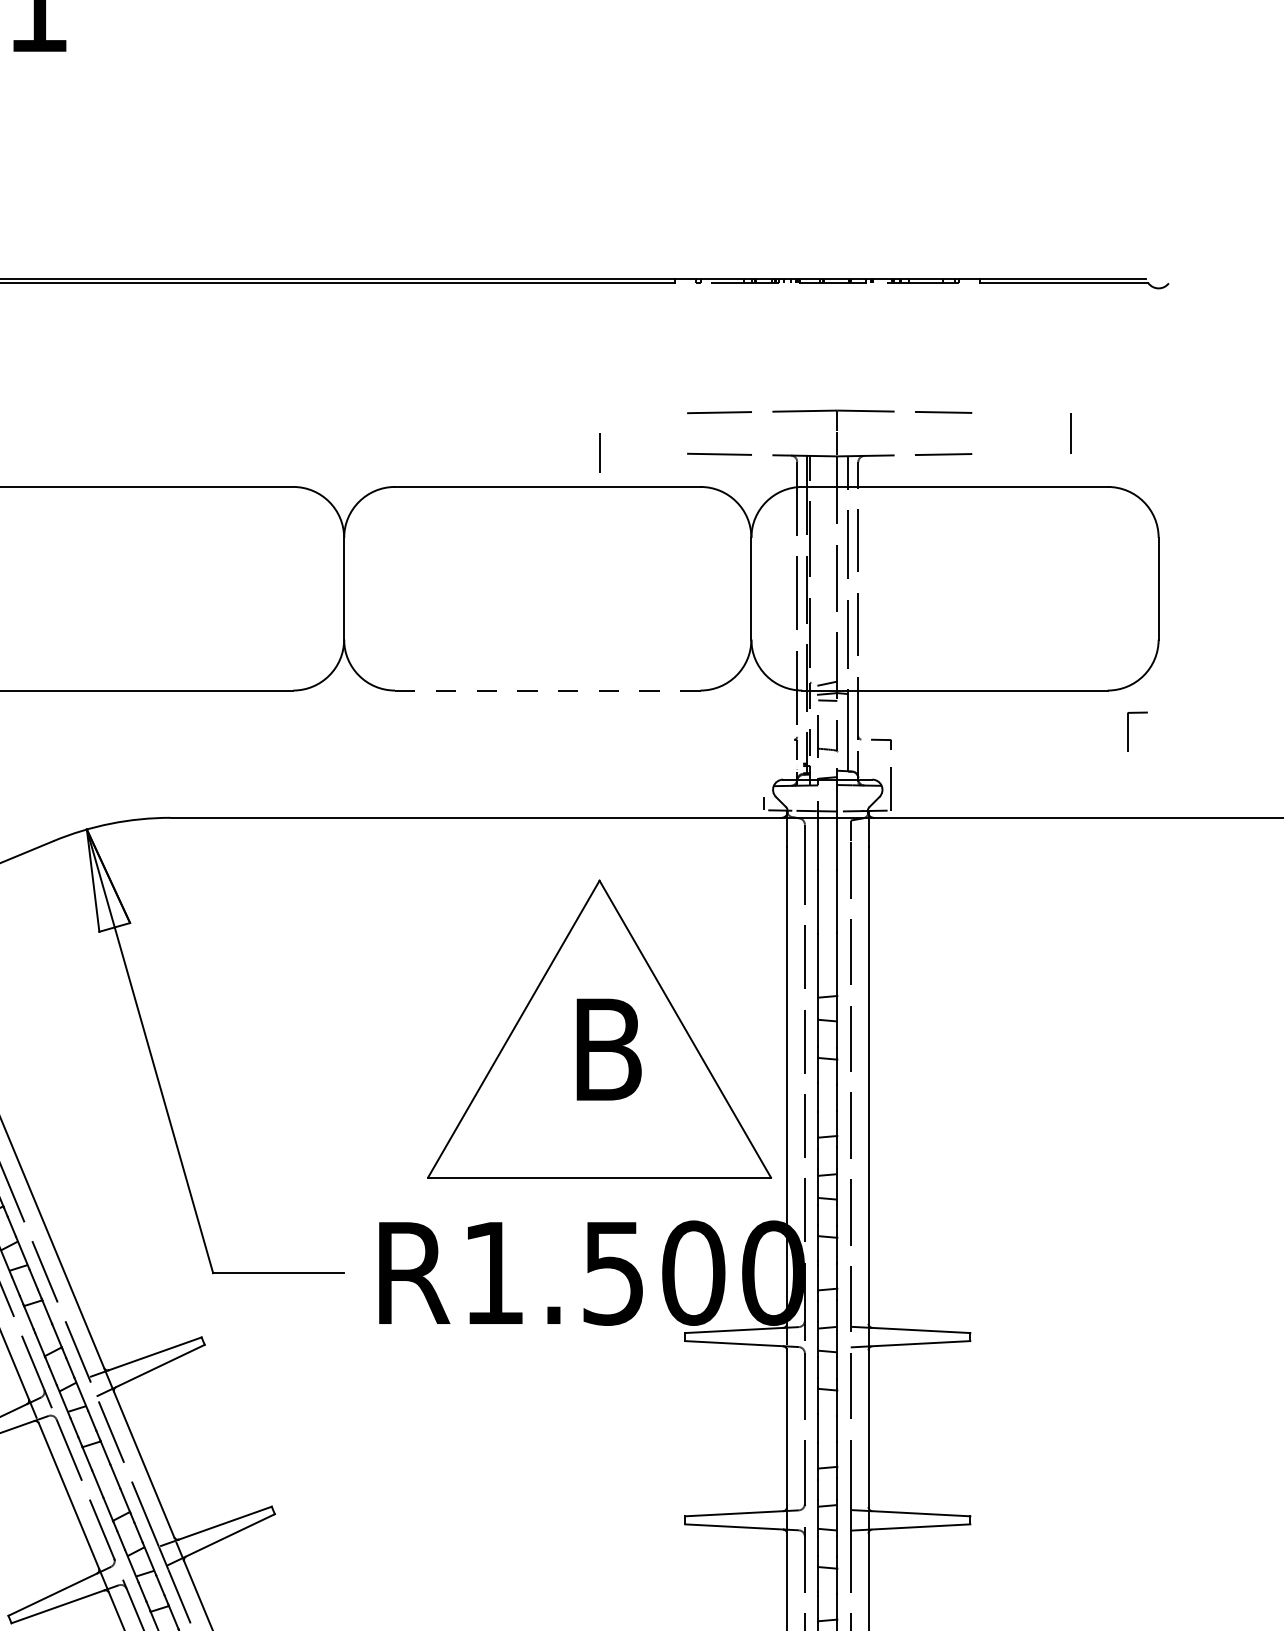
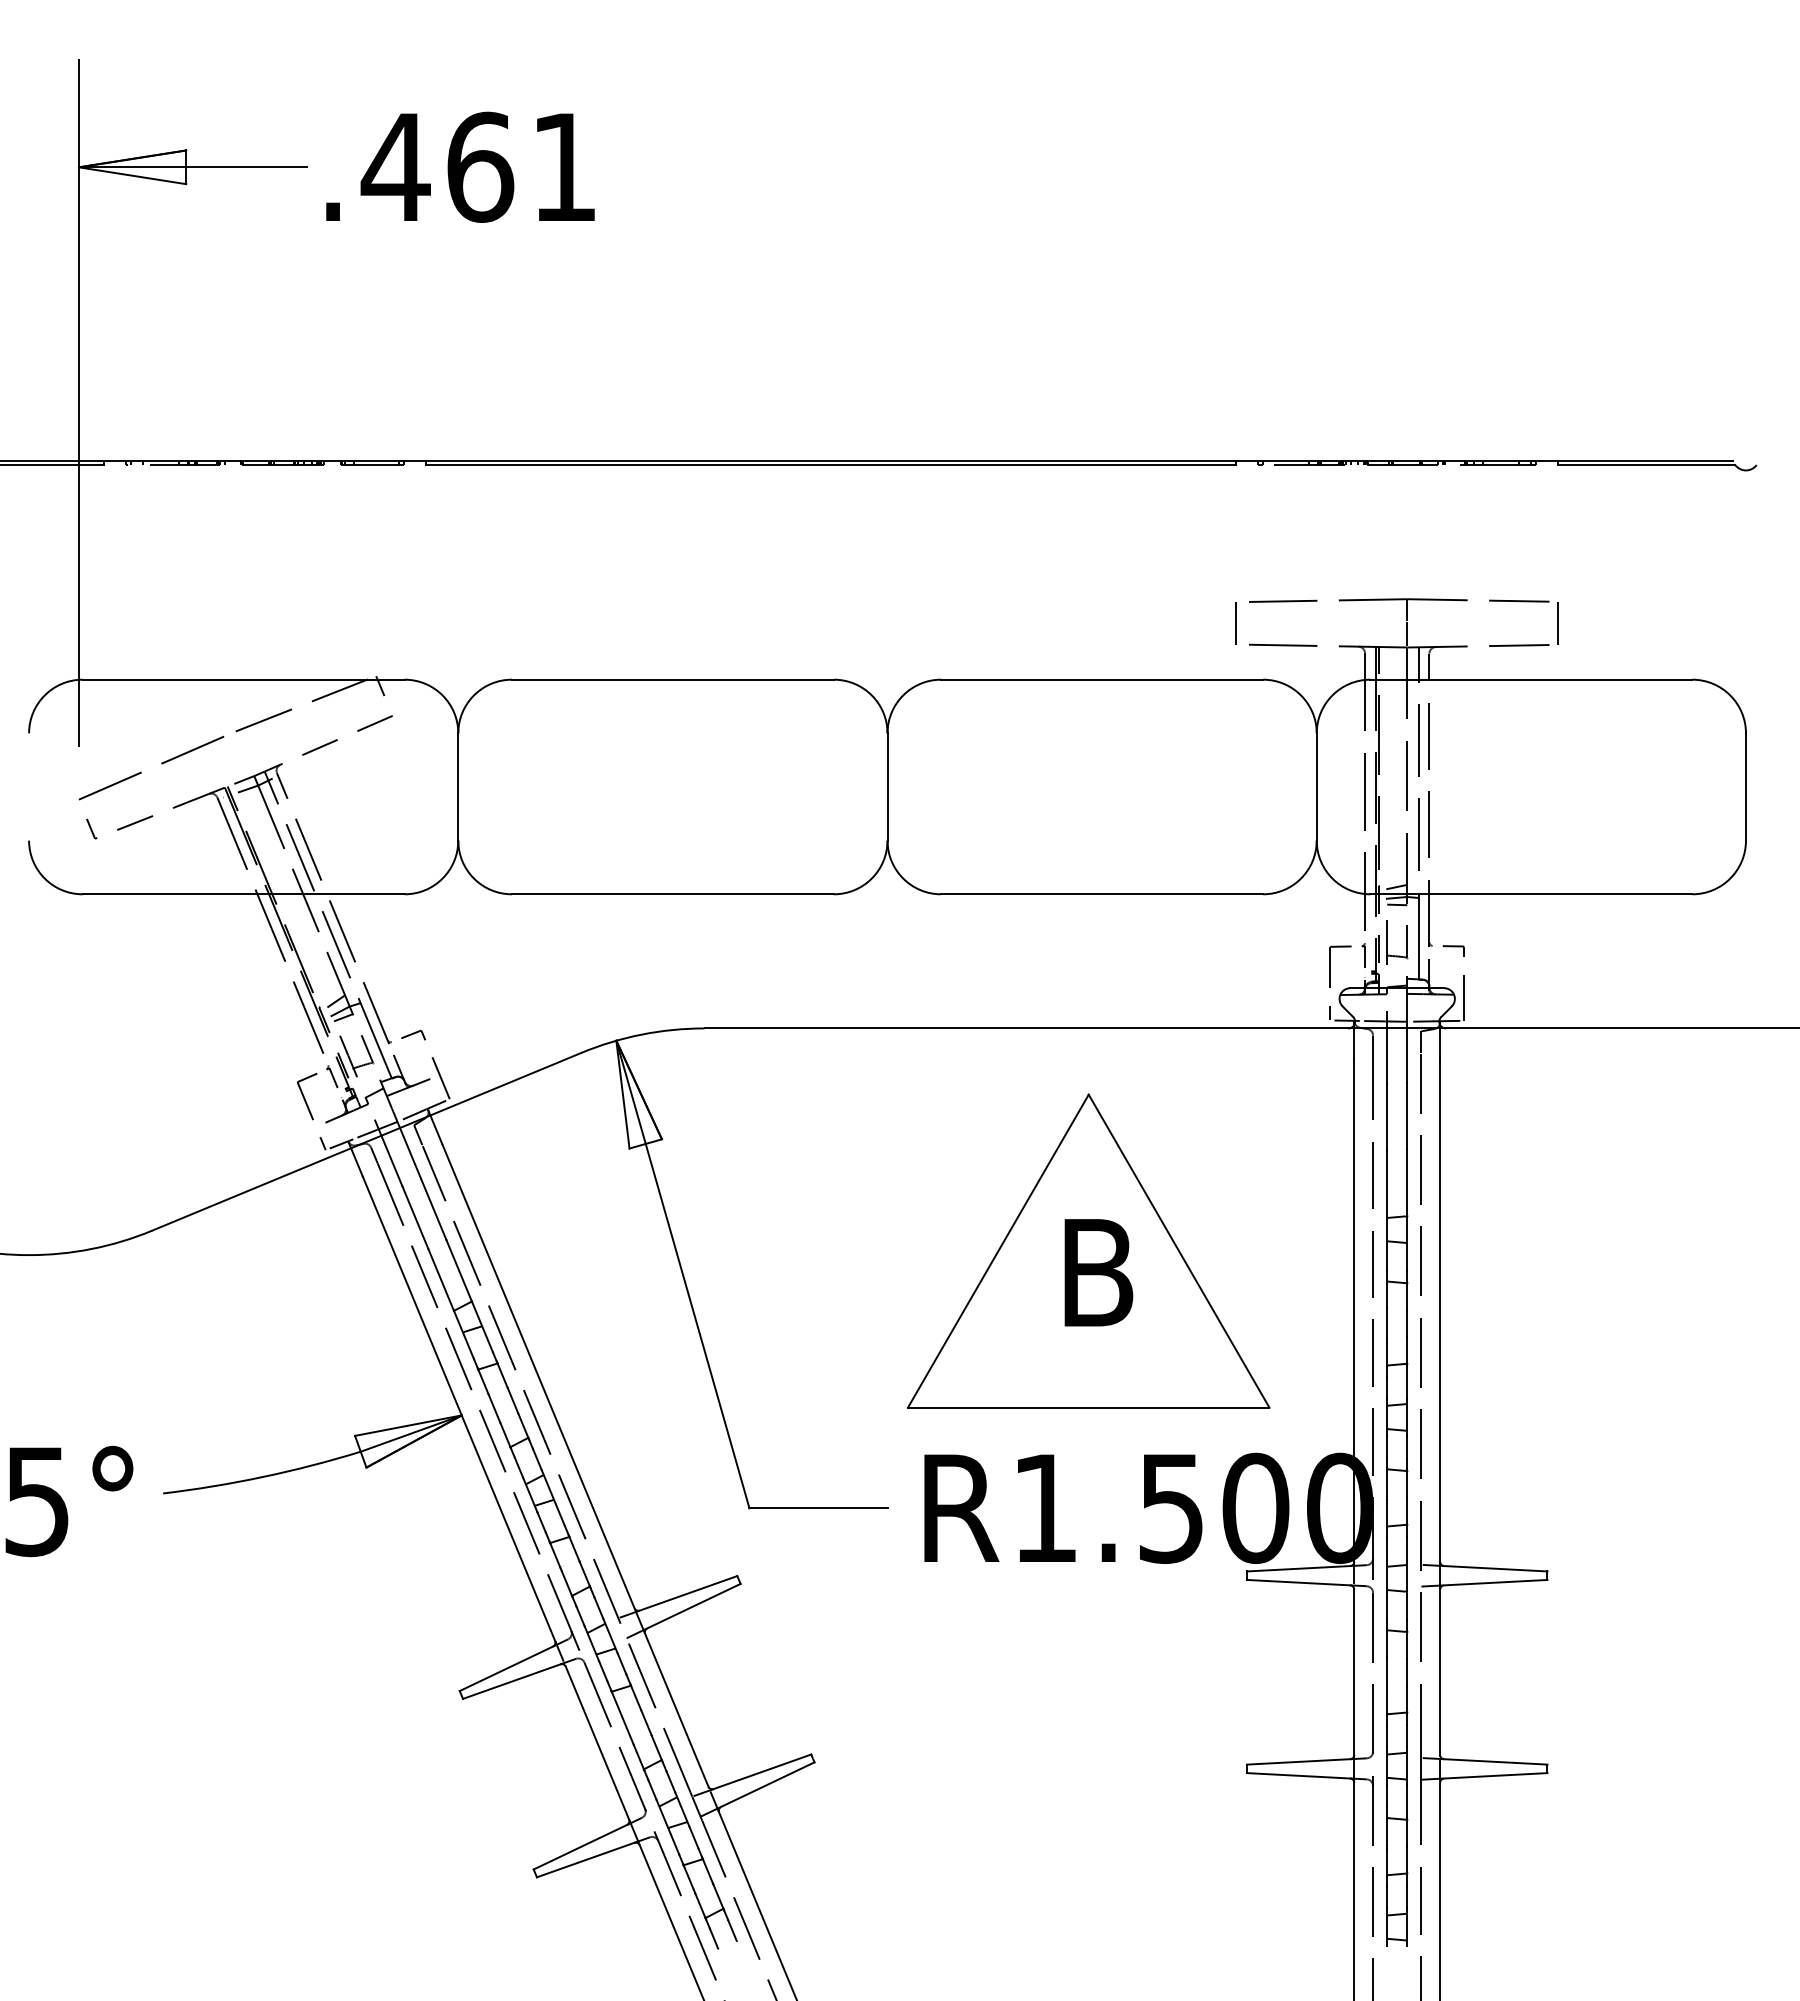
line: (1069, 433) -> (1557, 623), moved
line: (599, 453) -> (1235, 623), moved
line: (548, 690) -> (1102, 894), dashed -> solid
part: (1127, 731) -> (1330, 966), moved
part: (599, 1028) -> (1088, 1250), moved

